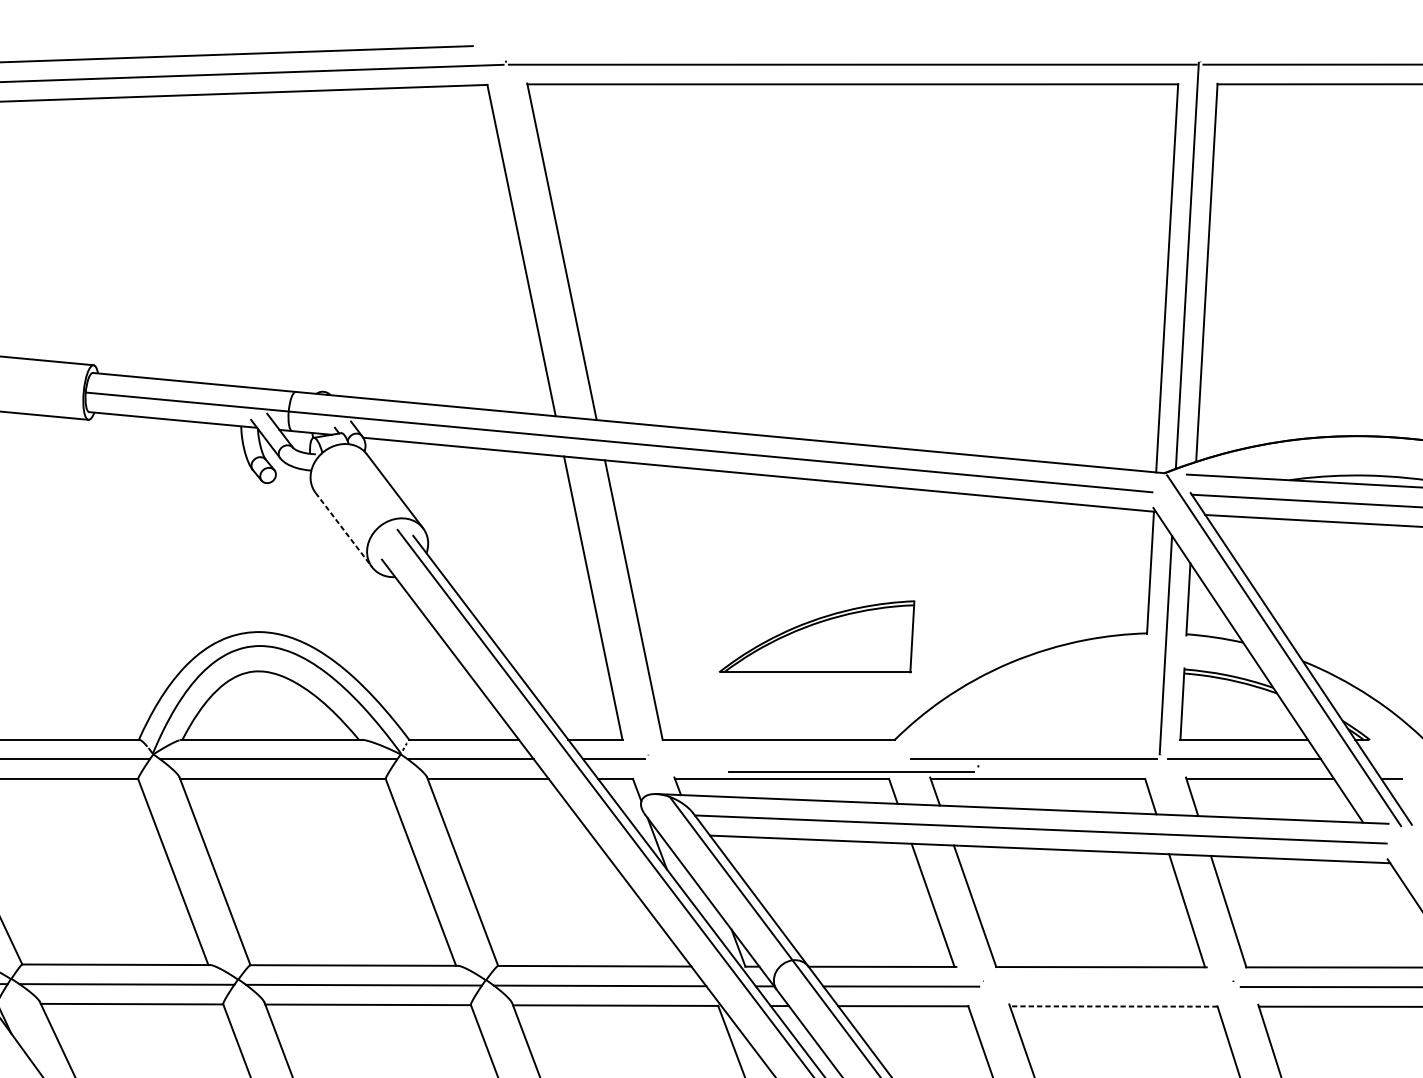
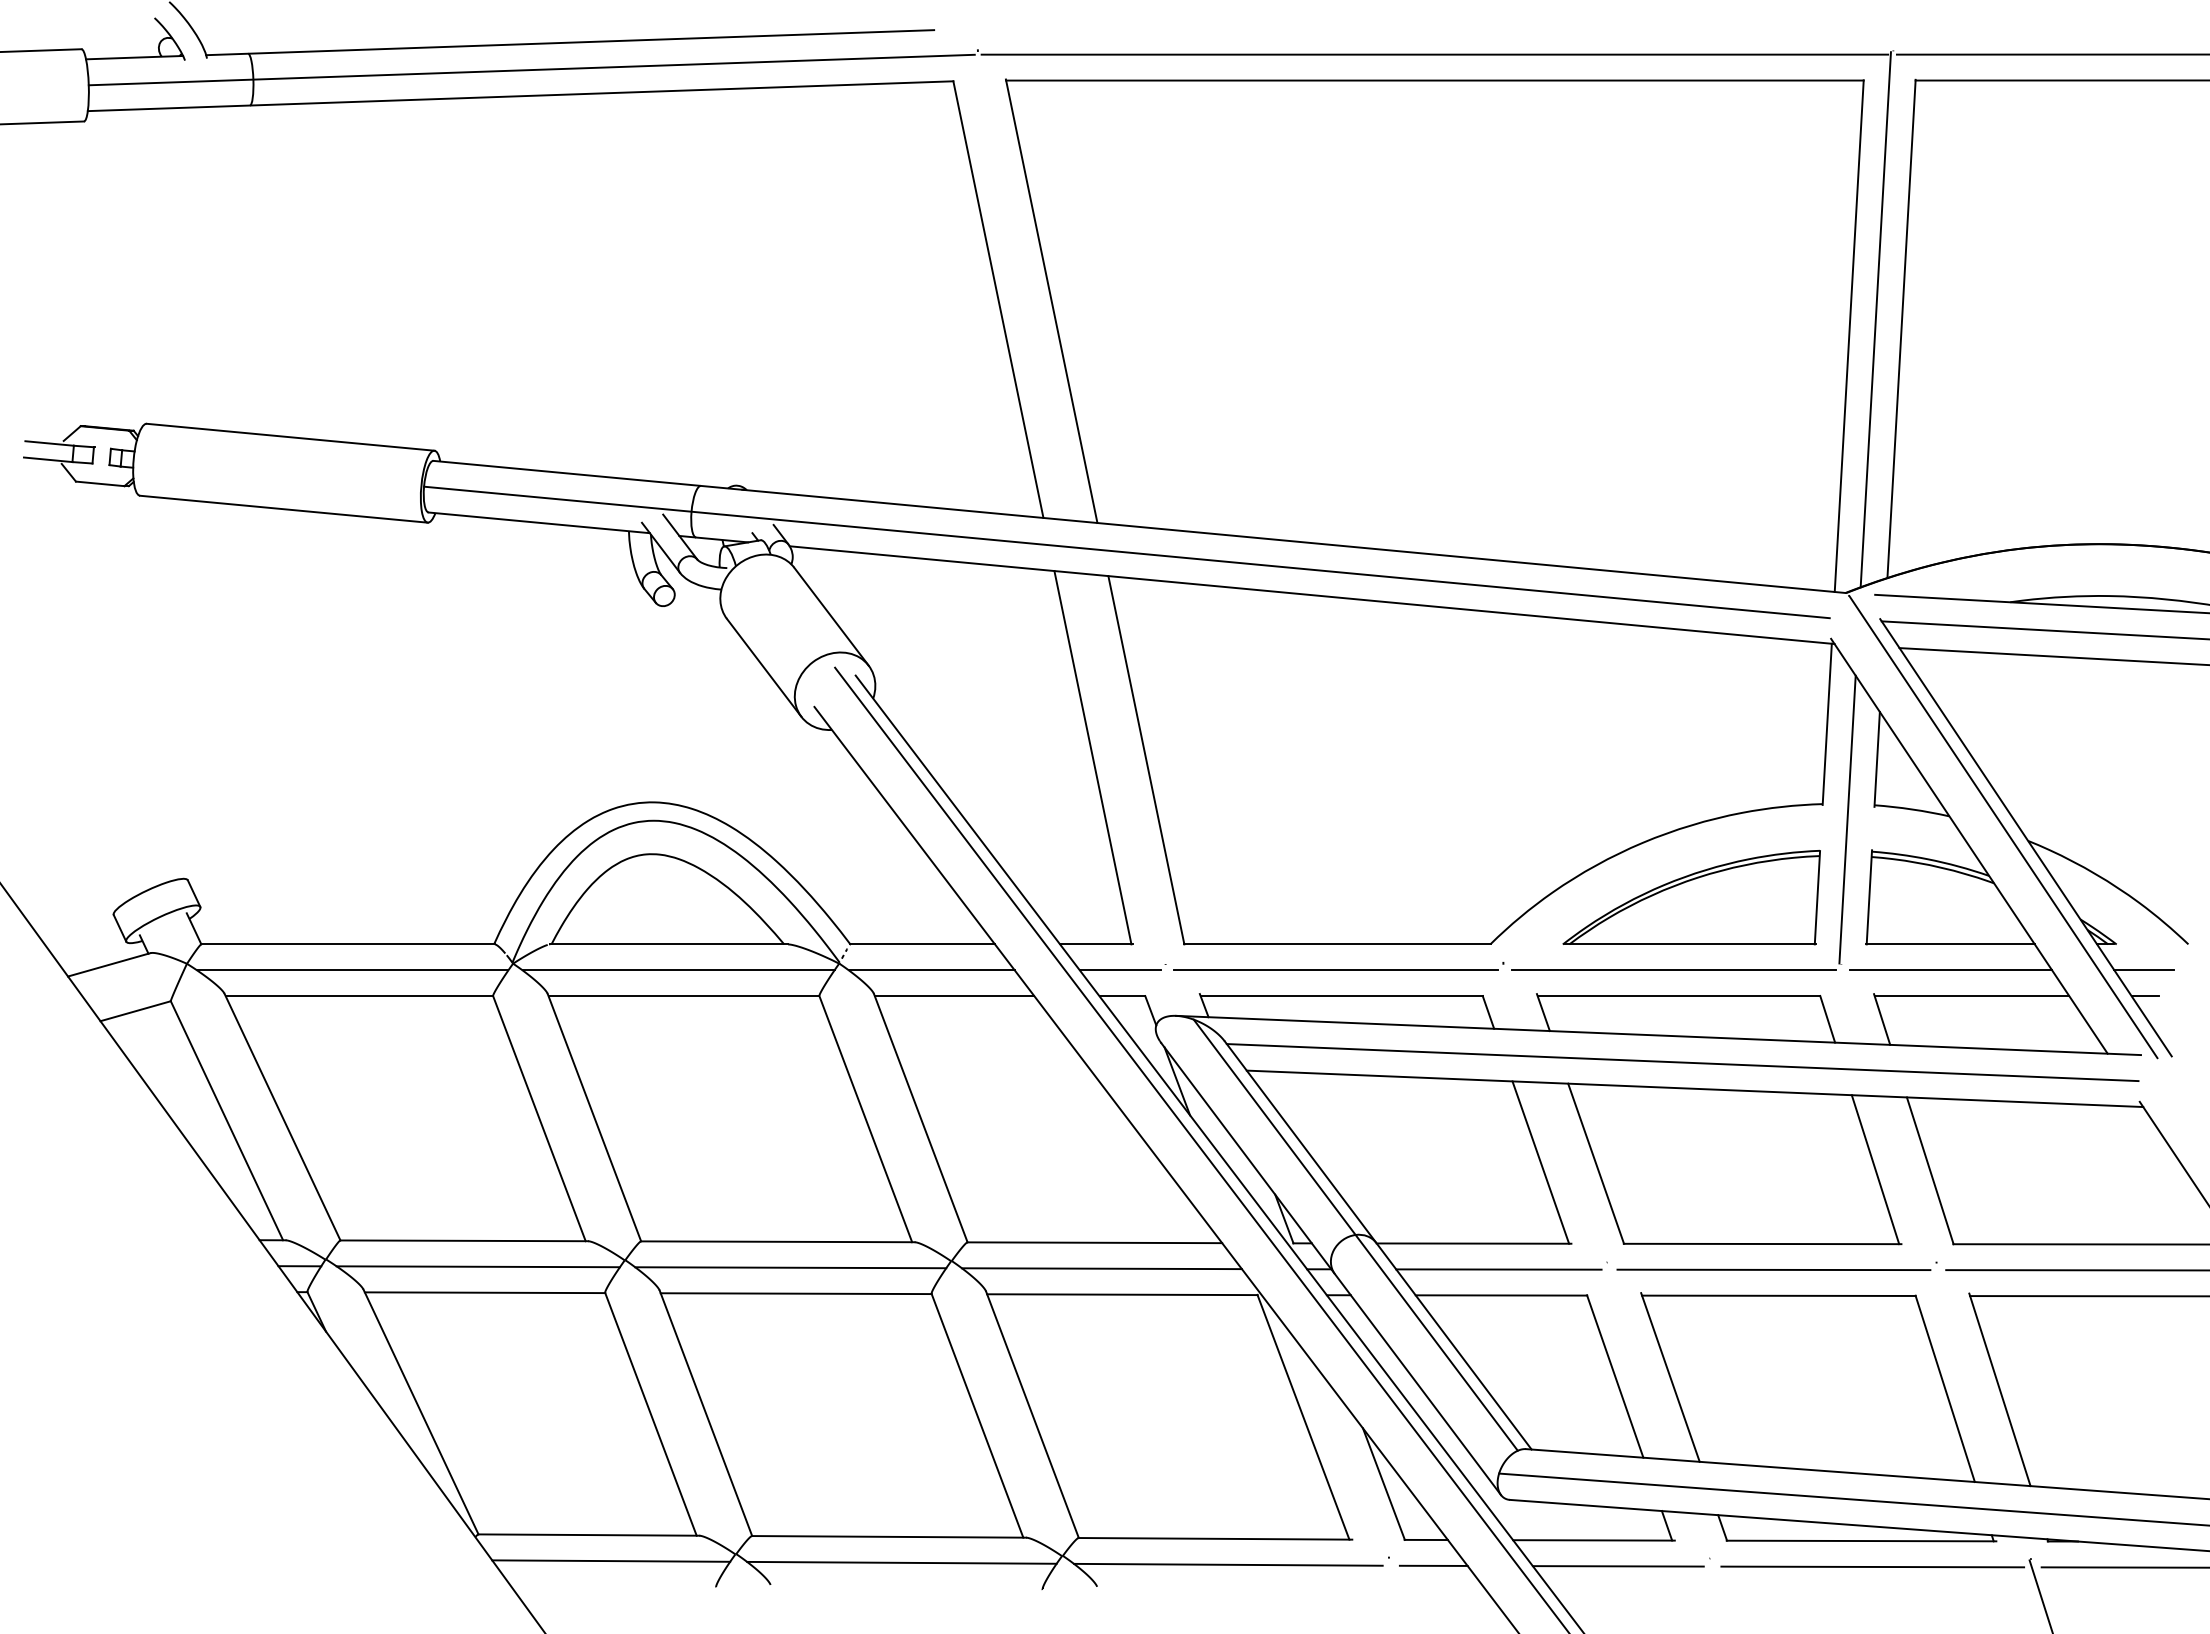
line: (344, 529) -> (764, 667), dashed -> solid
part: (816, 636) -> (1691, 897), moved
line: (1391, 759) -> (2144, 970), added
part: (853, 768) -> (1338, 966), moved
line: (1109, 986) -> (1773, 1269), added
line: (1113, 1006) -> (1778, 1295), dashed -> solid

